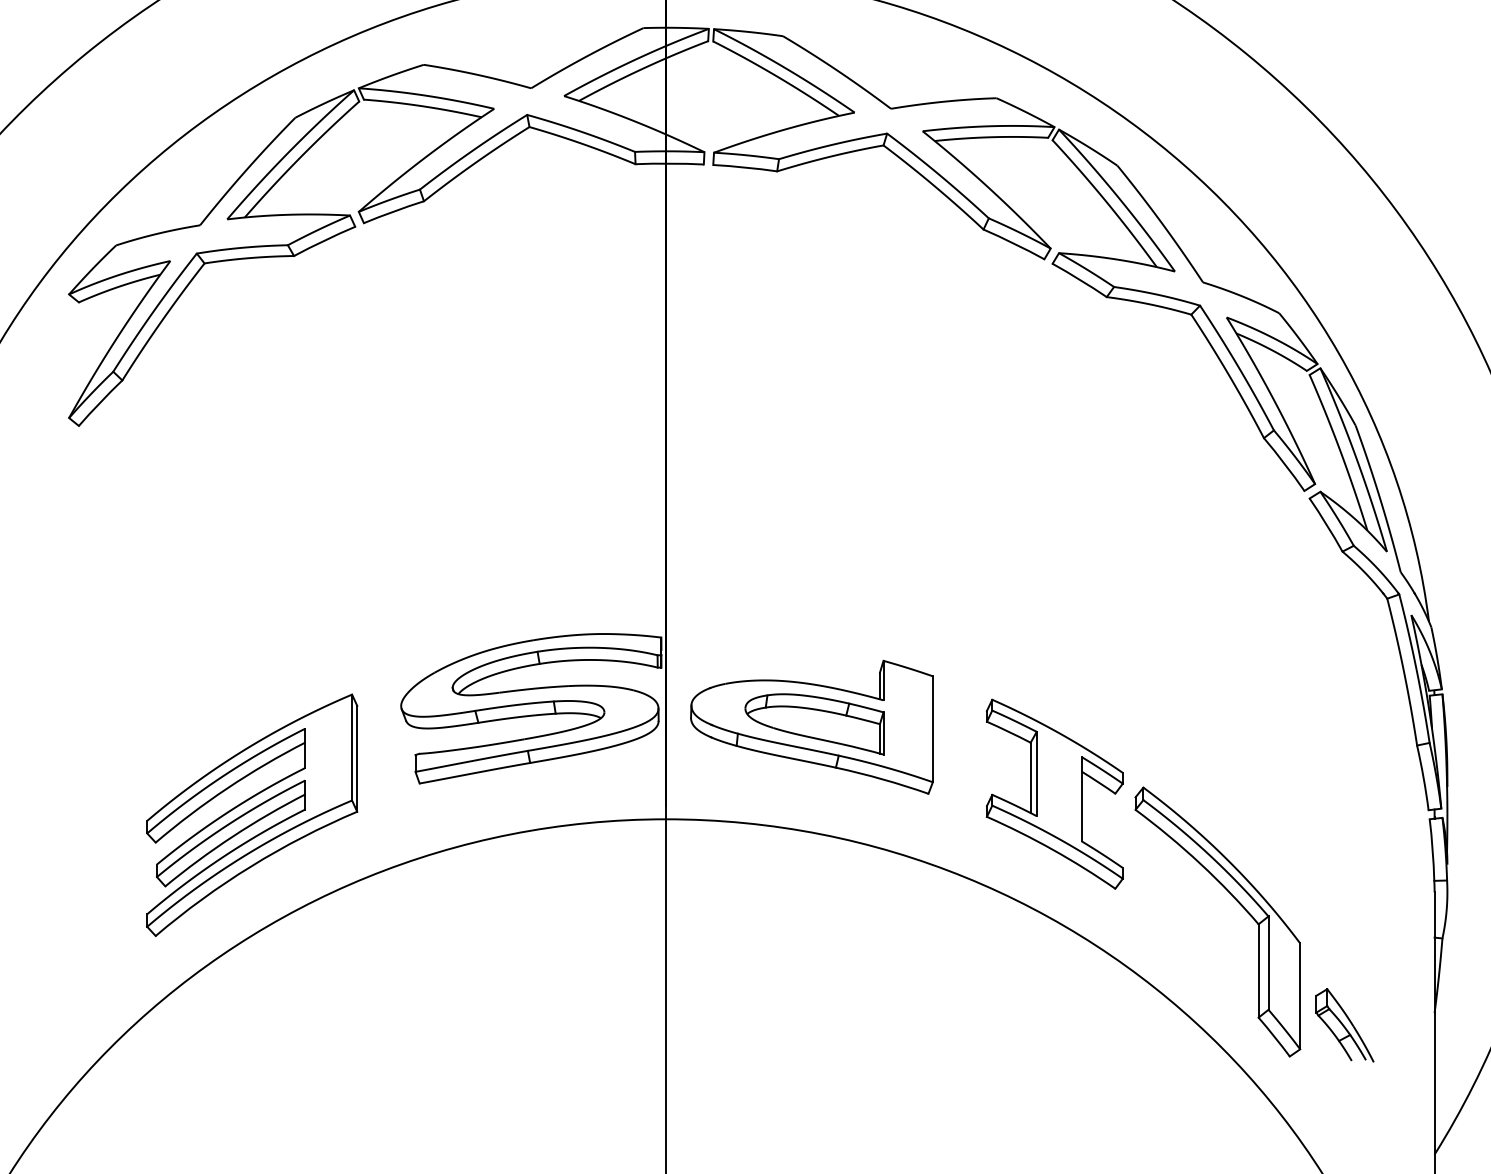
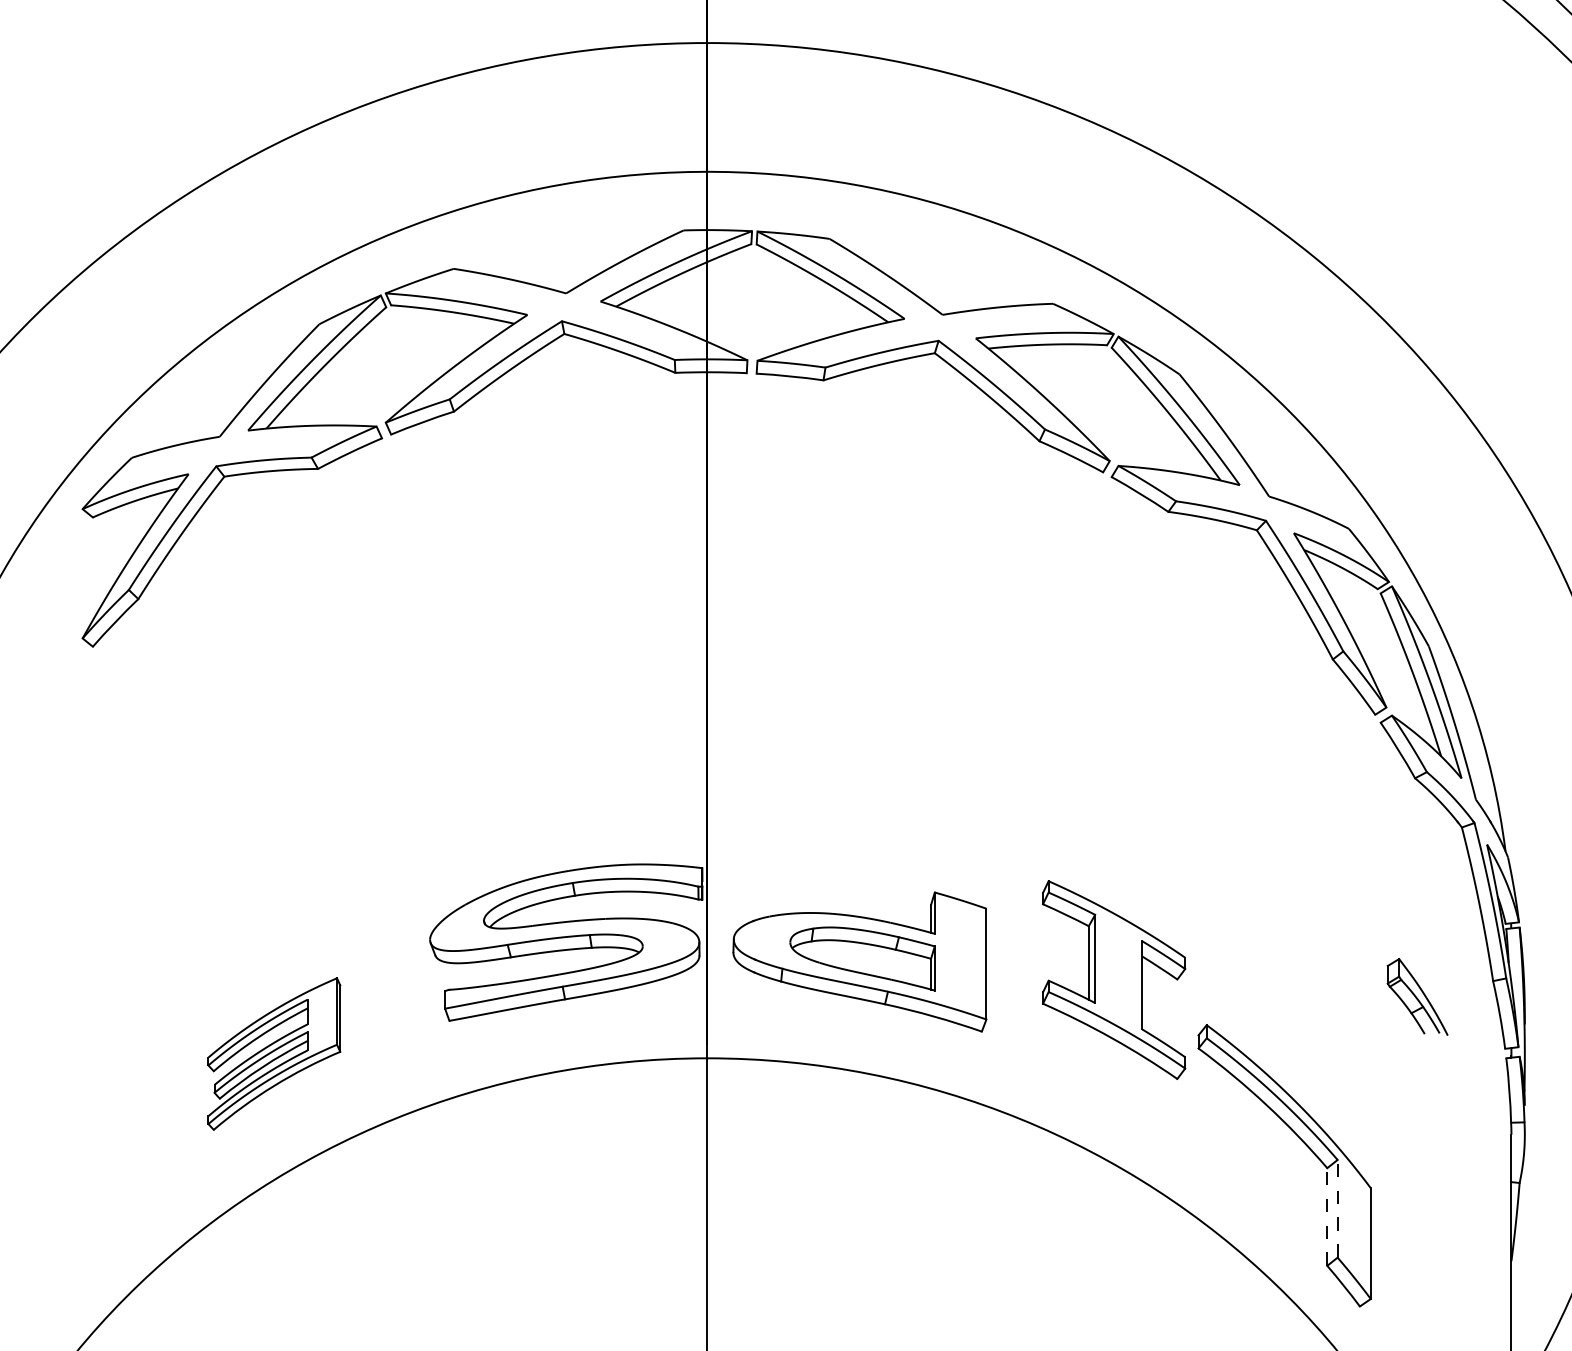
part: (1055, 793) -> (1114, 979), moved
part: (252, 814) -> (274, 1053), size x0.6
line: (1268, 962) -> (1337, 1208), solid -> dashed
line: (1258, 971) -> (1327, 1217), solid -> dashed
part: (1344, 1024) -> (1417, 996), moved

